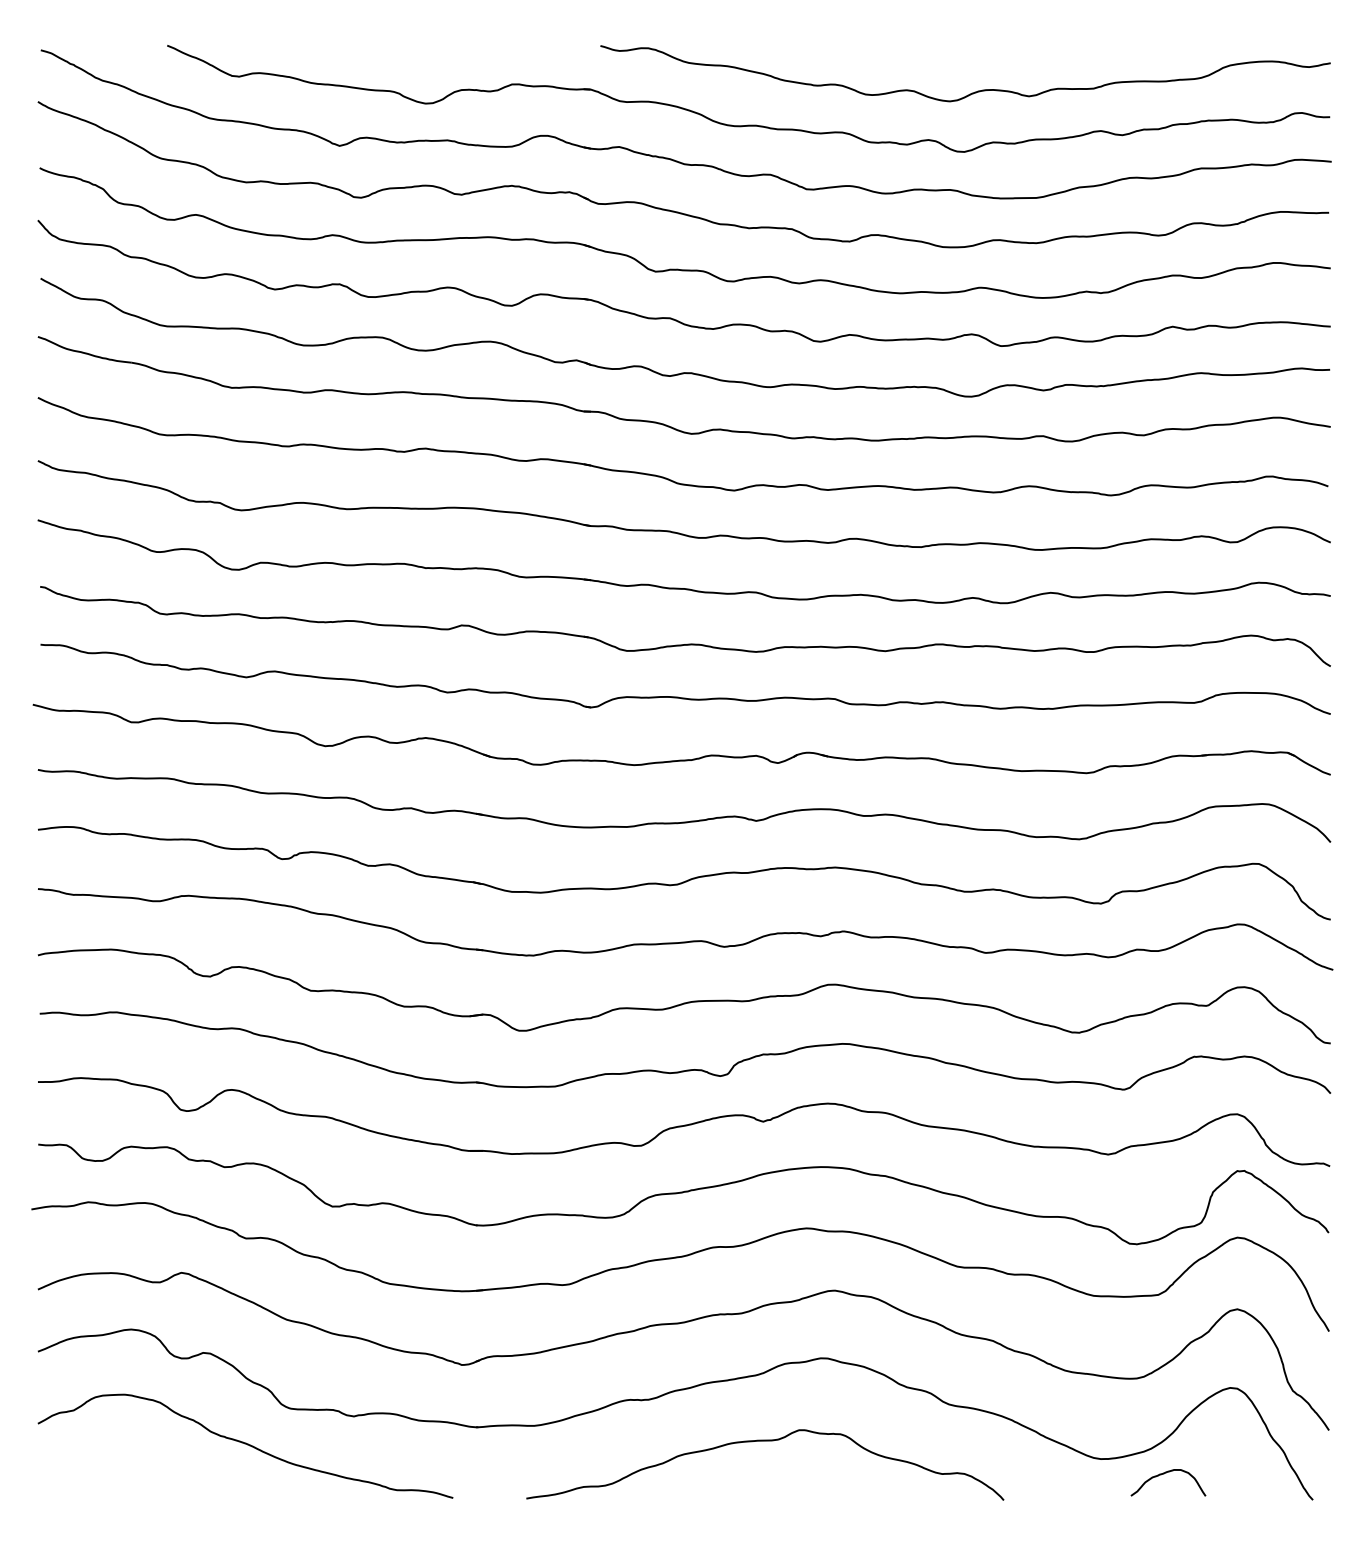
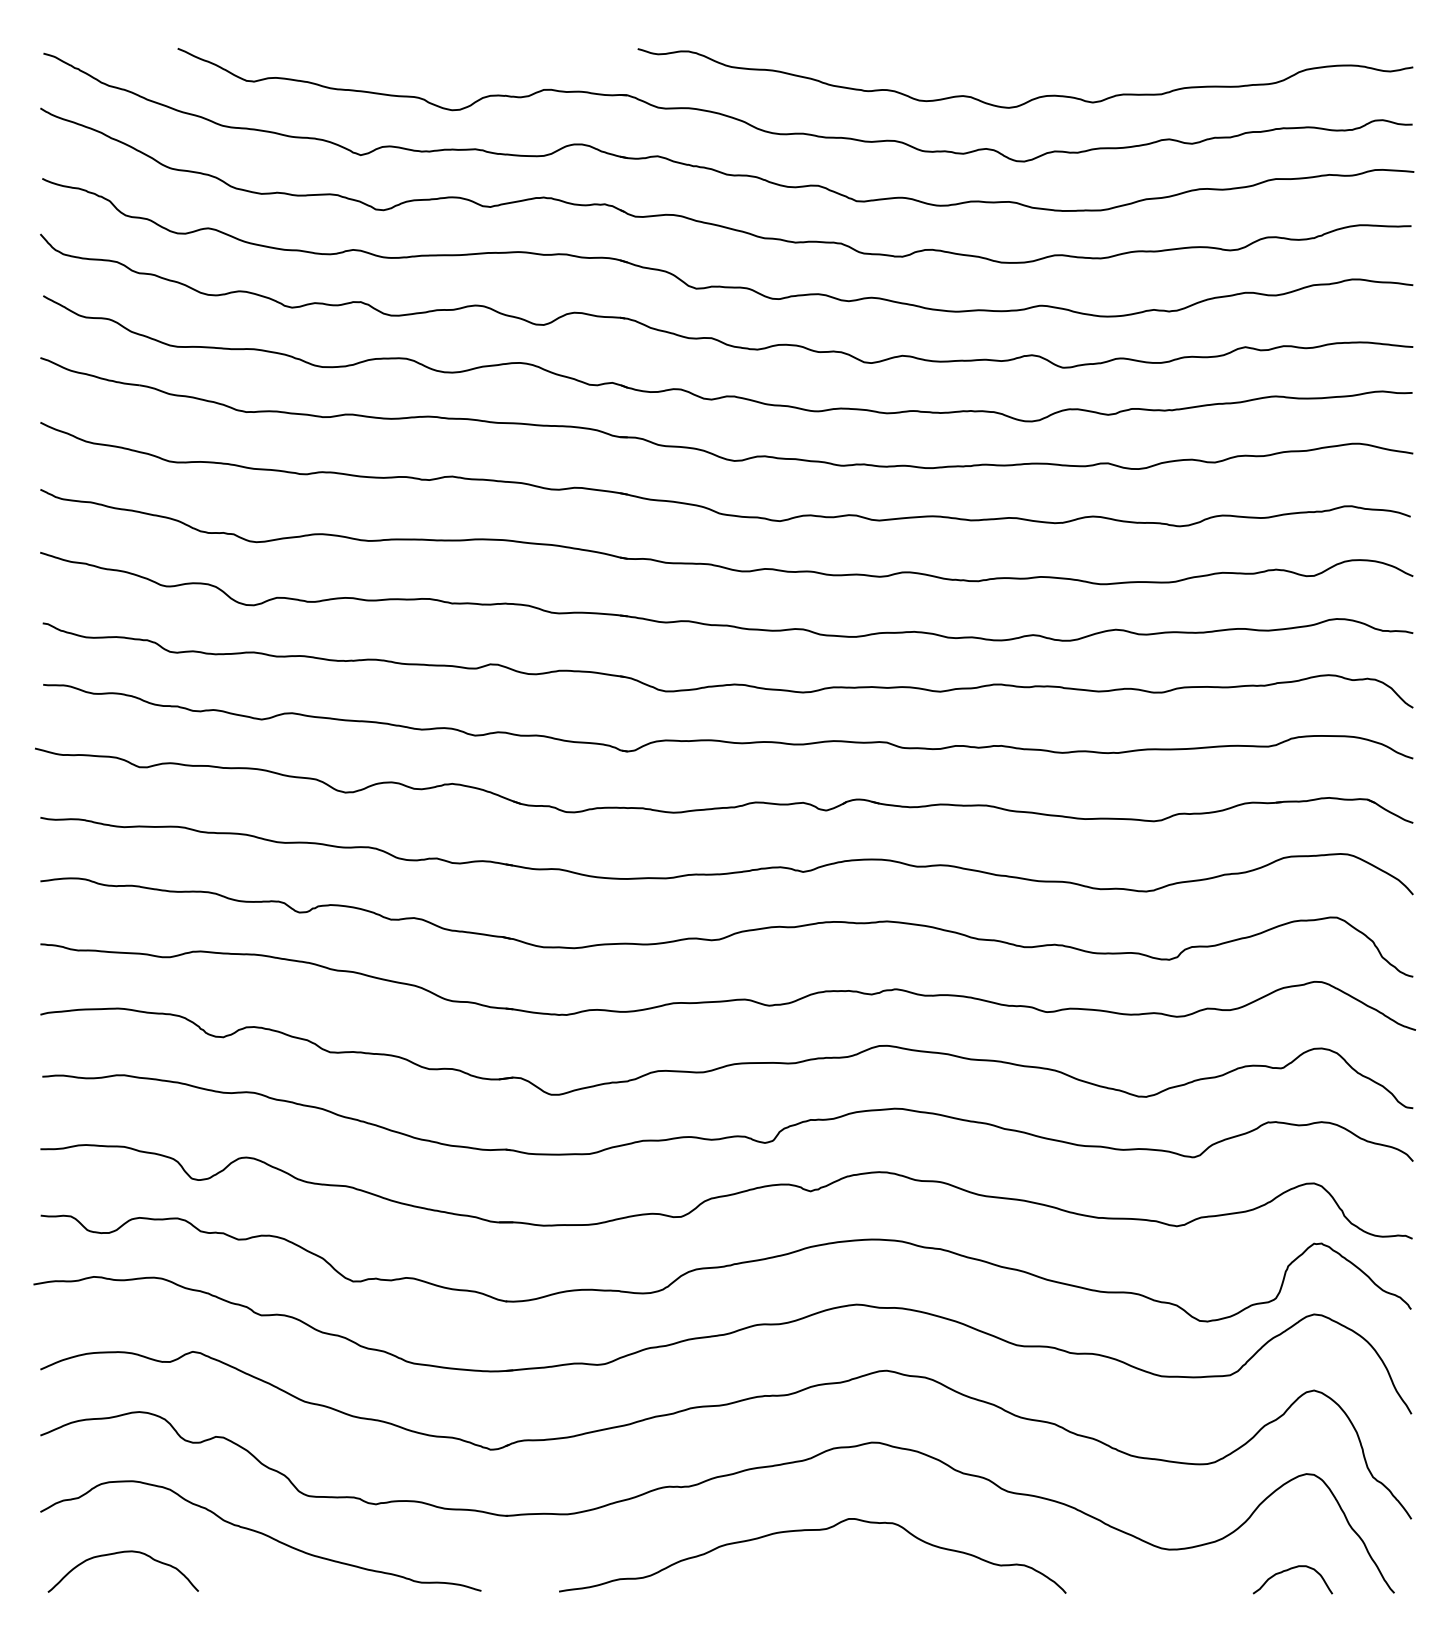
curve: (114, 1462) -> (121, 1553), added
curve: (1163, 1474) -> (1287, 1571), moved

